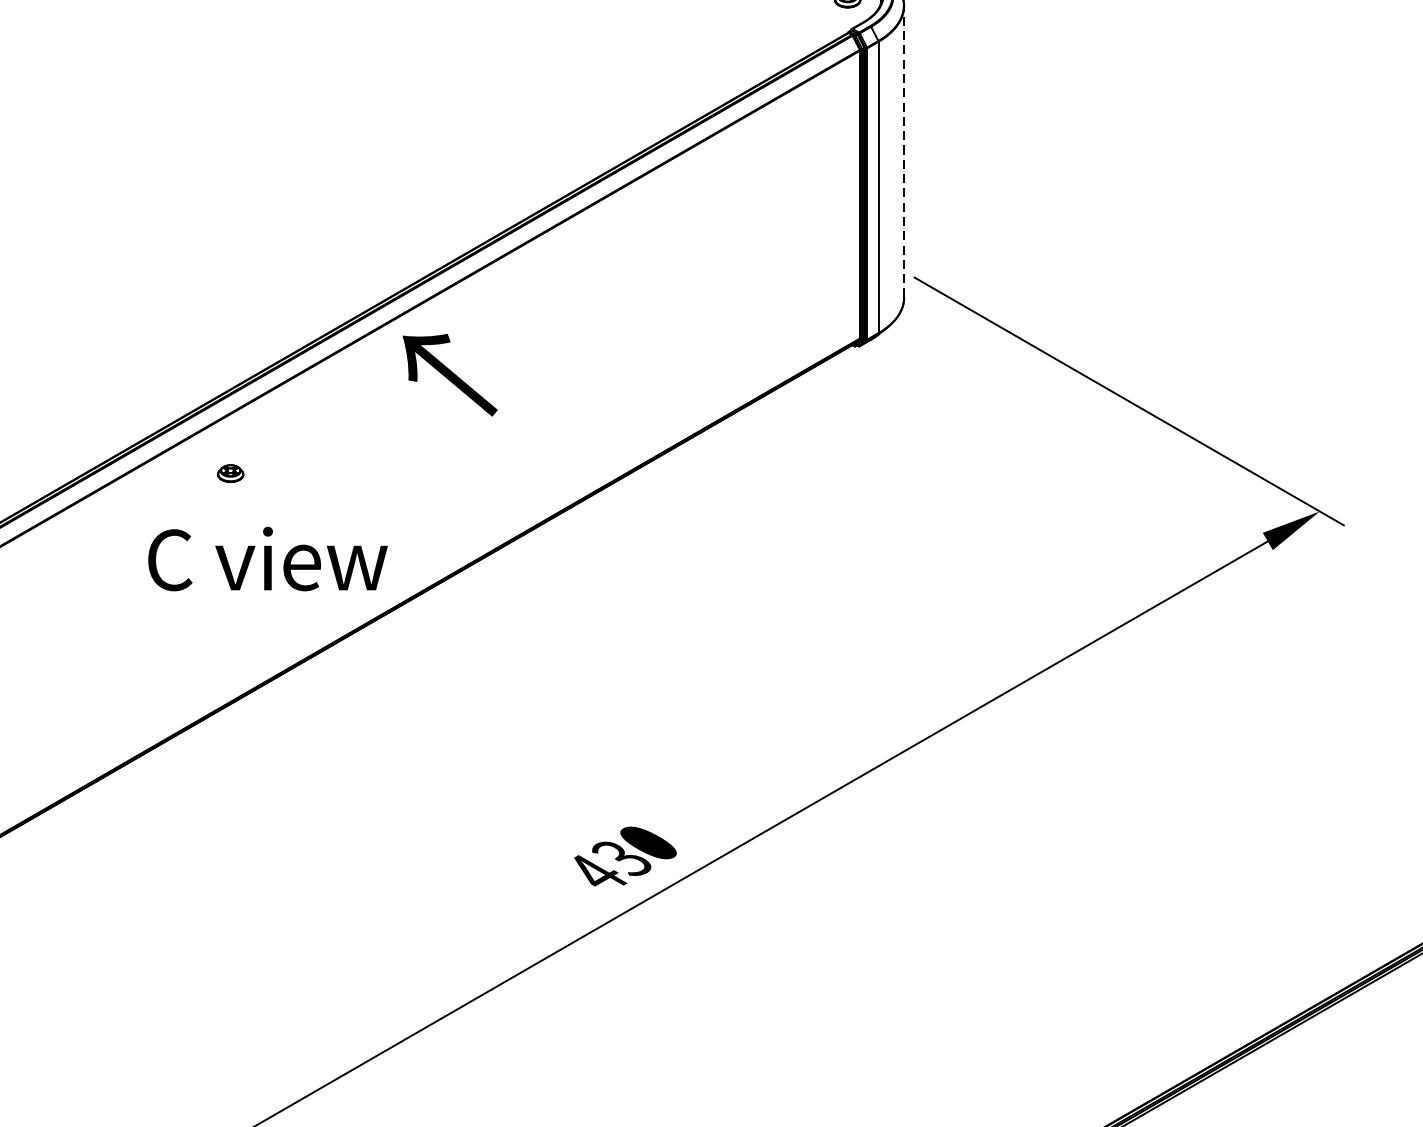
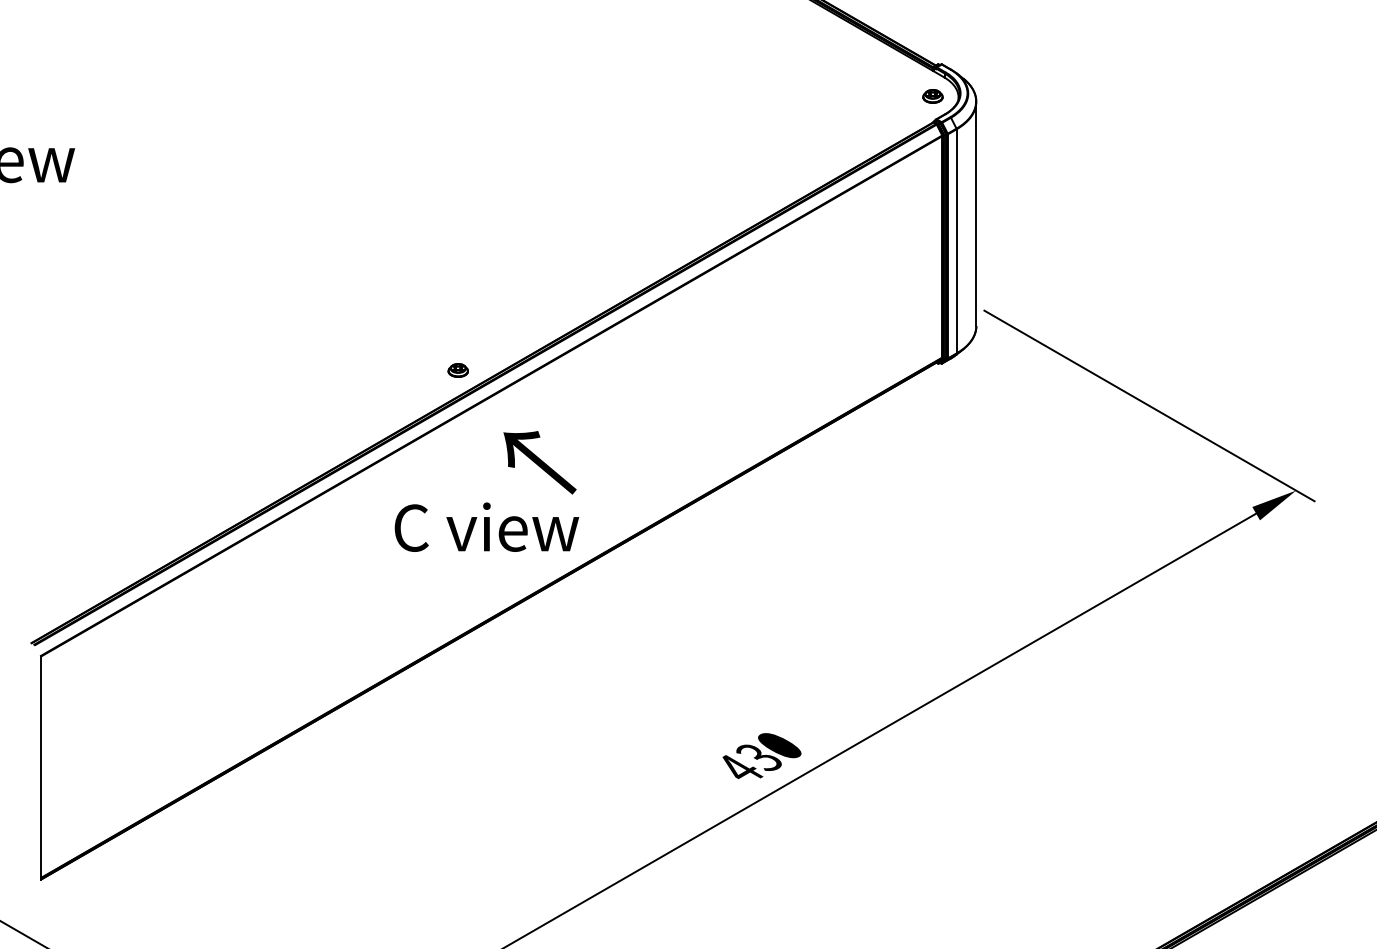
line: (904, 151) -> (976, 213), dashed -> solid
text: (449, 374) -> (539, 462), moved
part: (229, 473) -> (457, 370), moved

